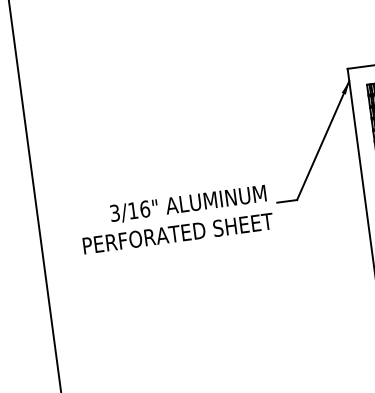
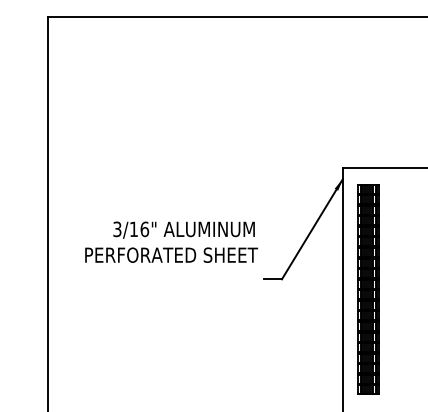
text: (176, 218) -> (171, 241), moved

